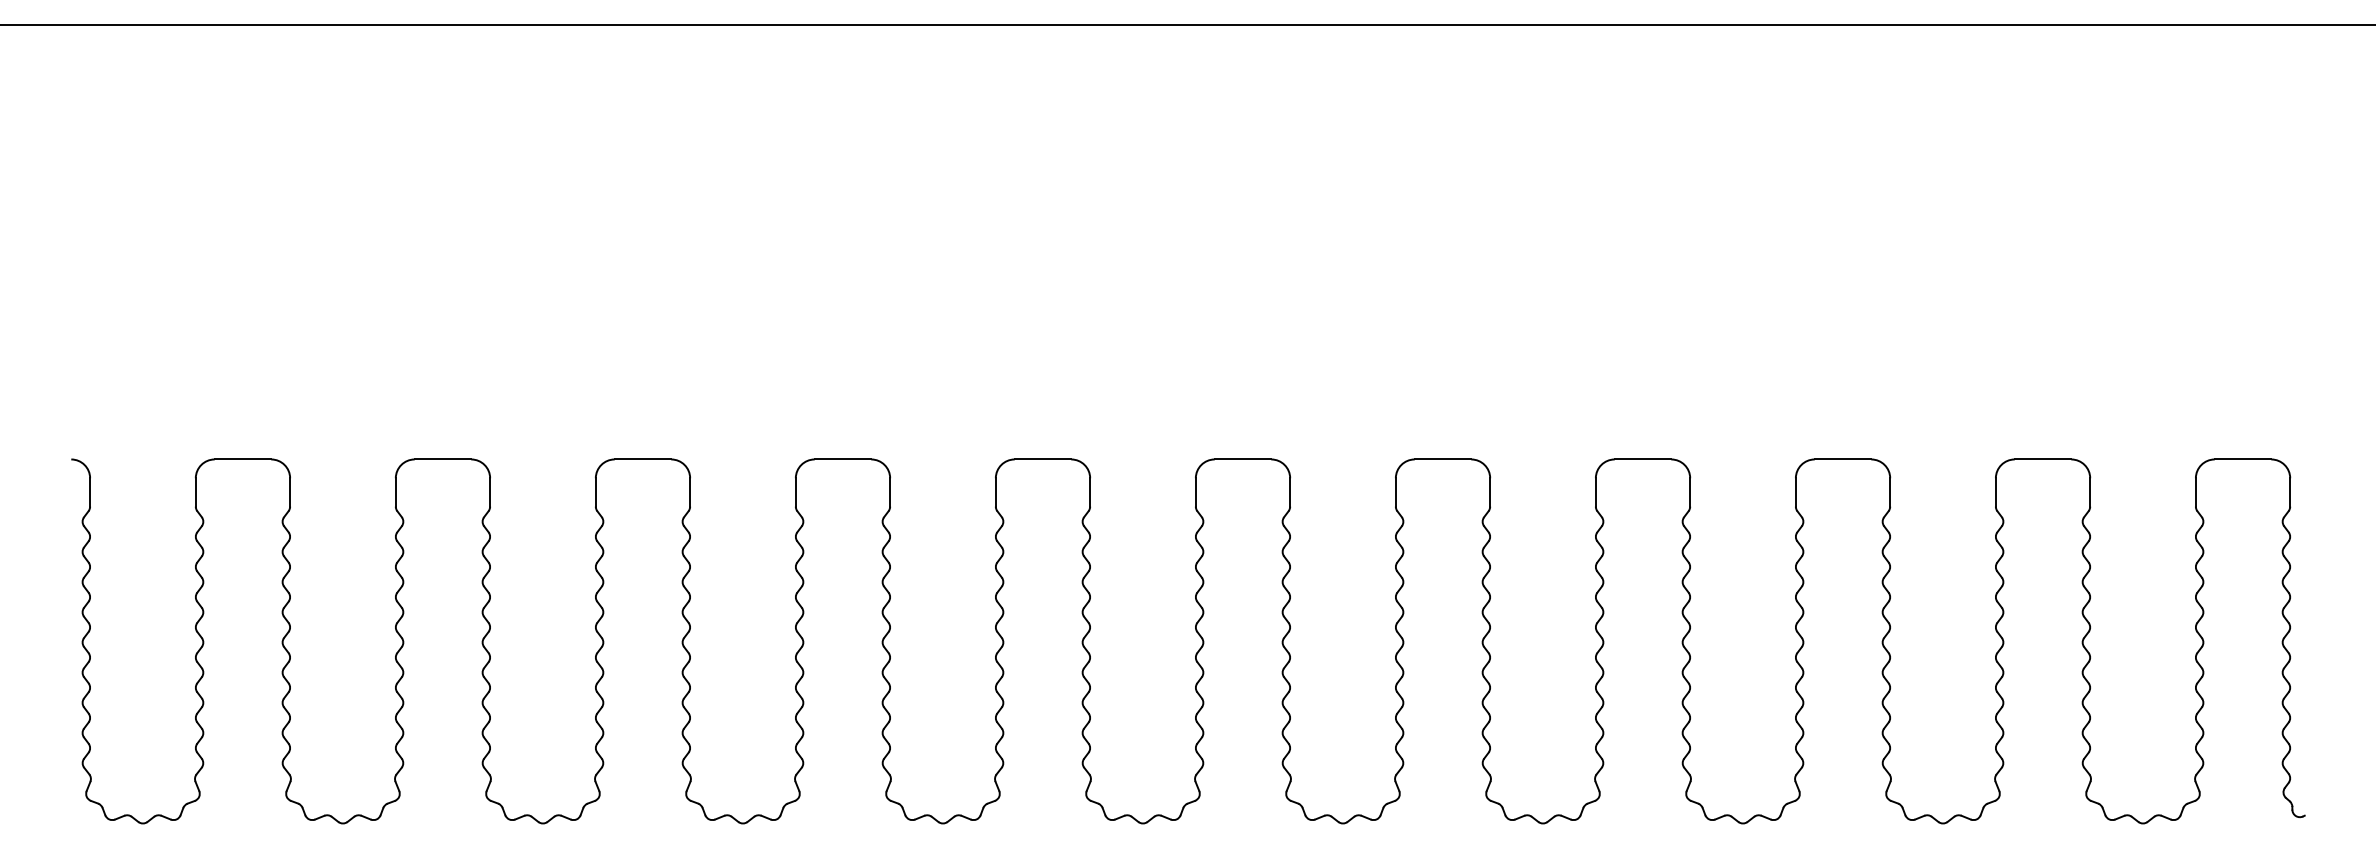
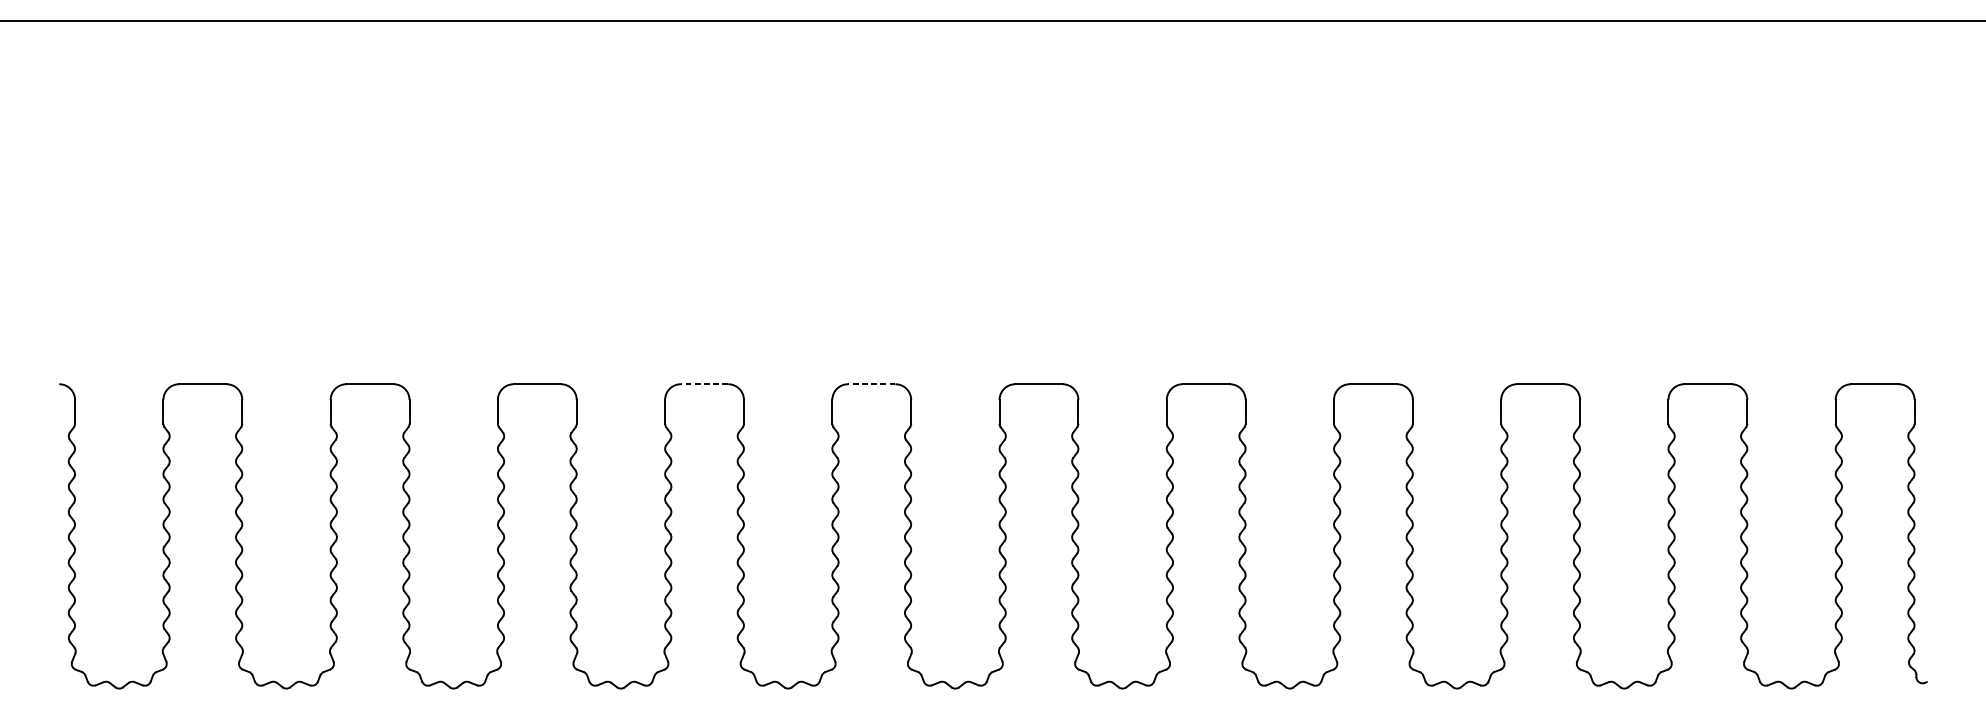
line: (842, 459) -> (704, 384), solid -> dashed
line: (1042, 459) -> (871, 384), solid -> dashed

